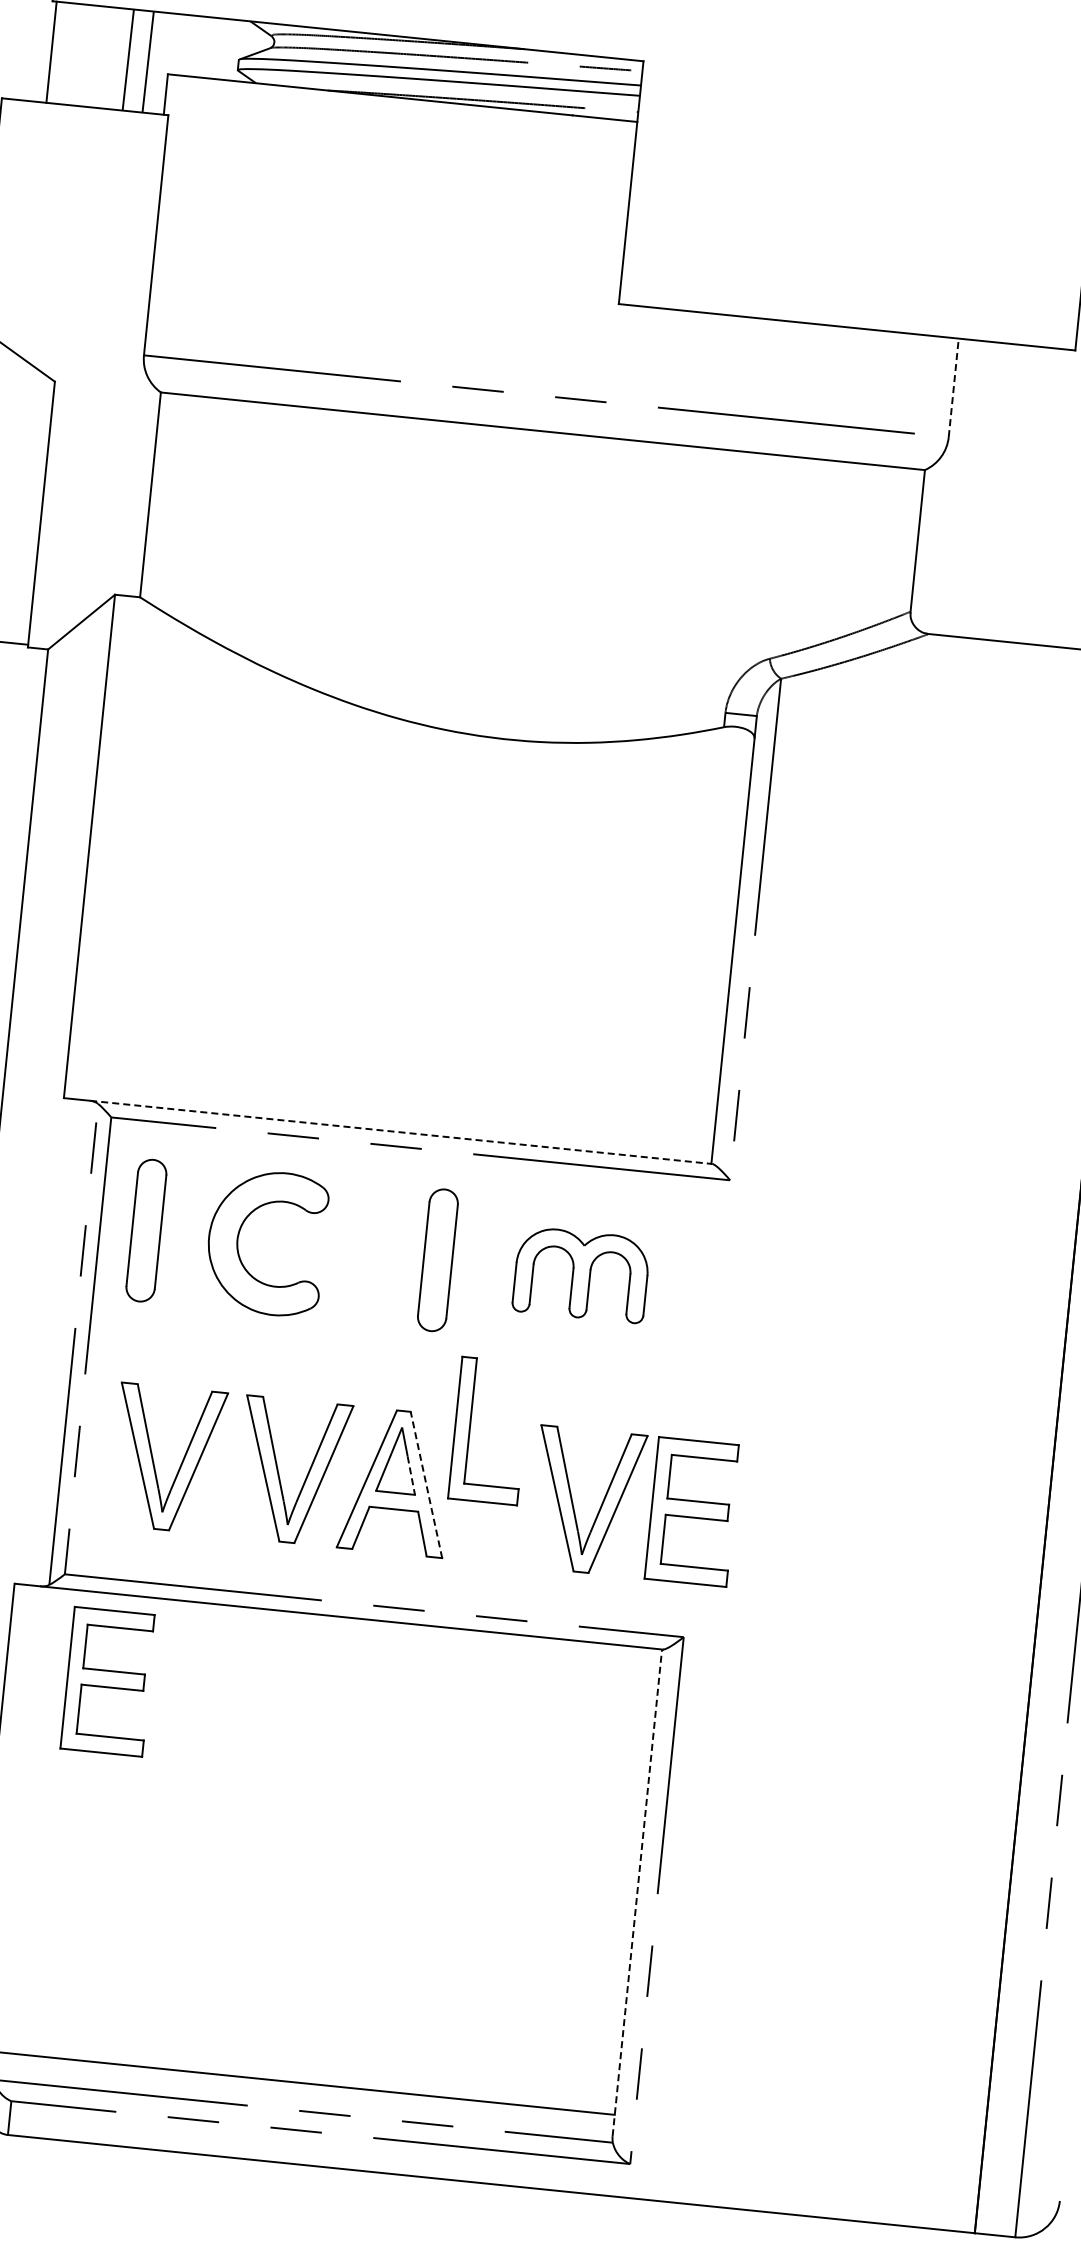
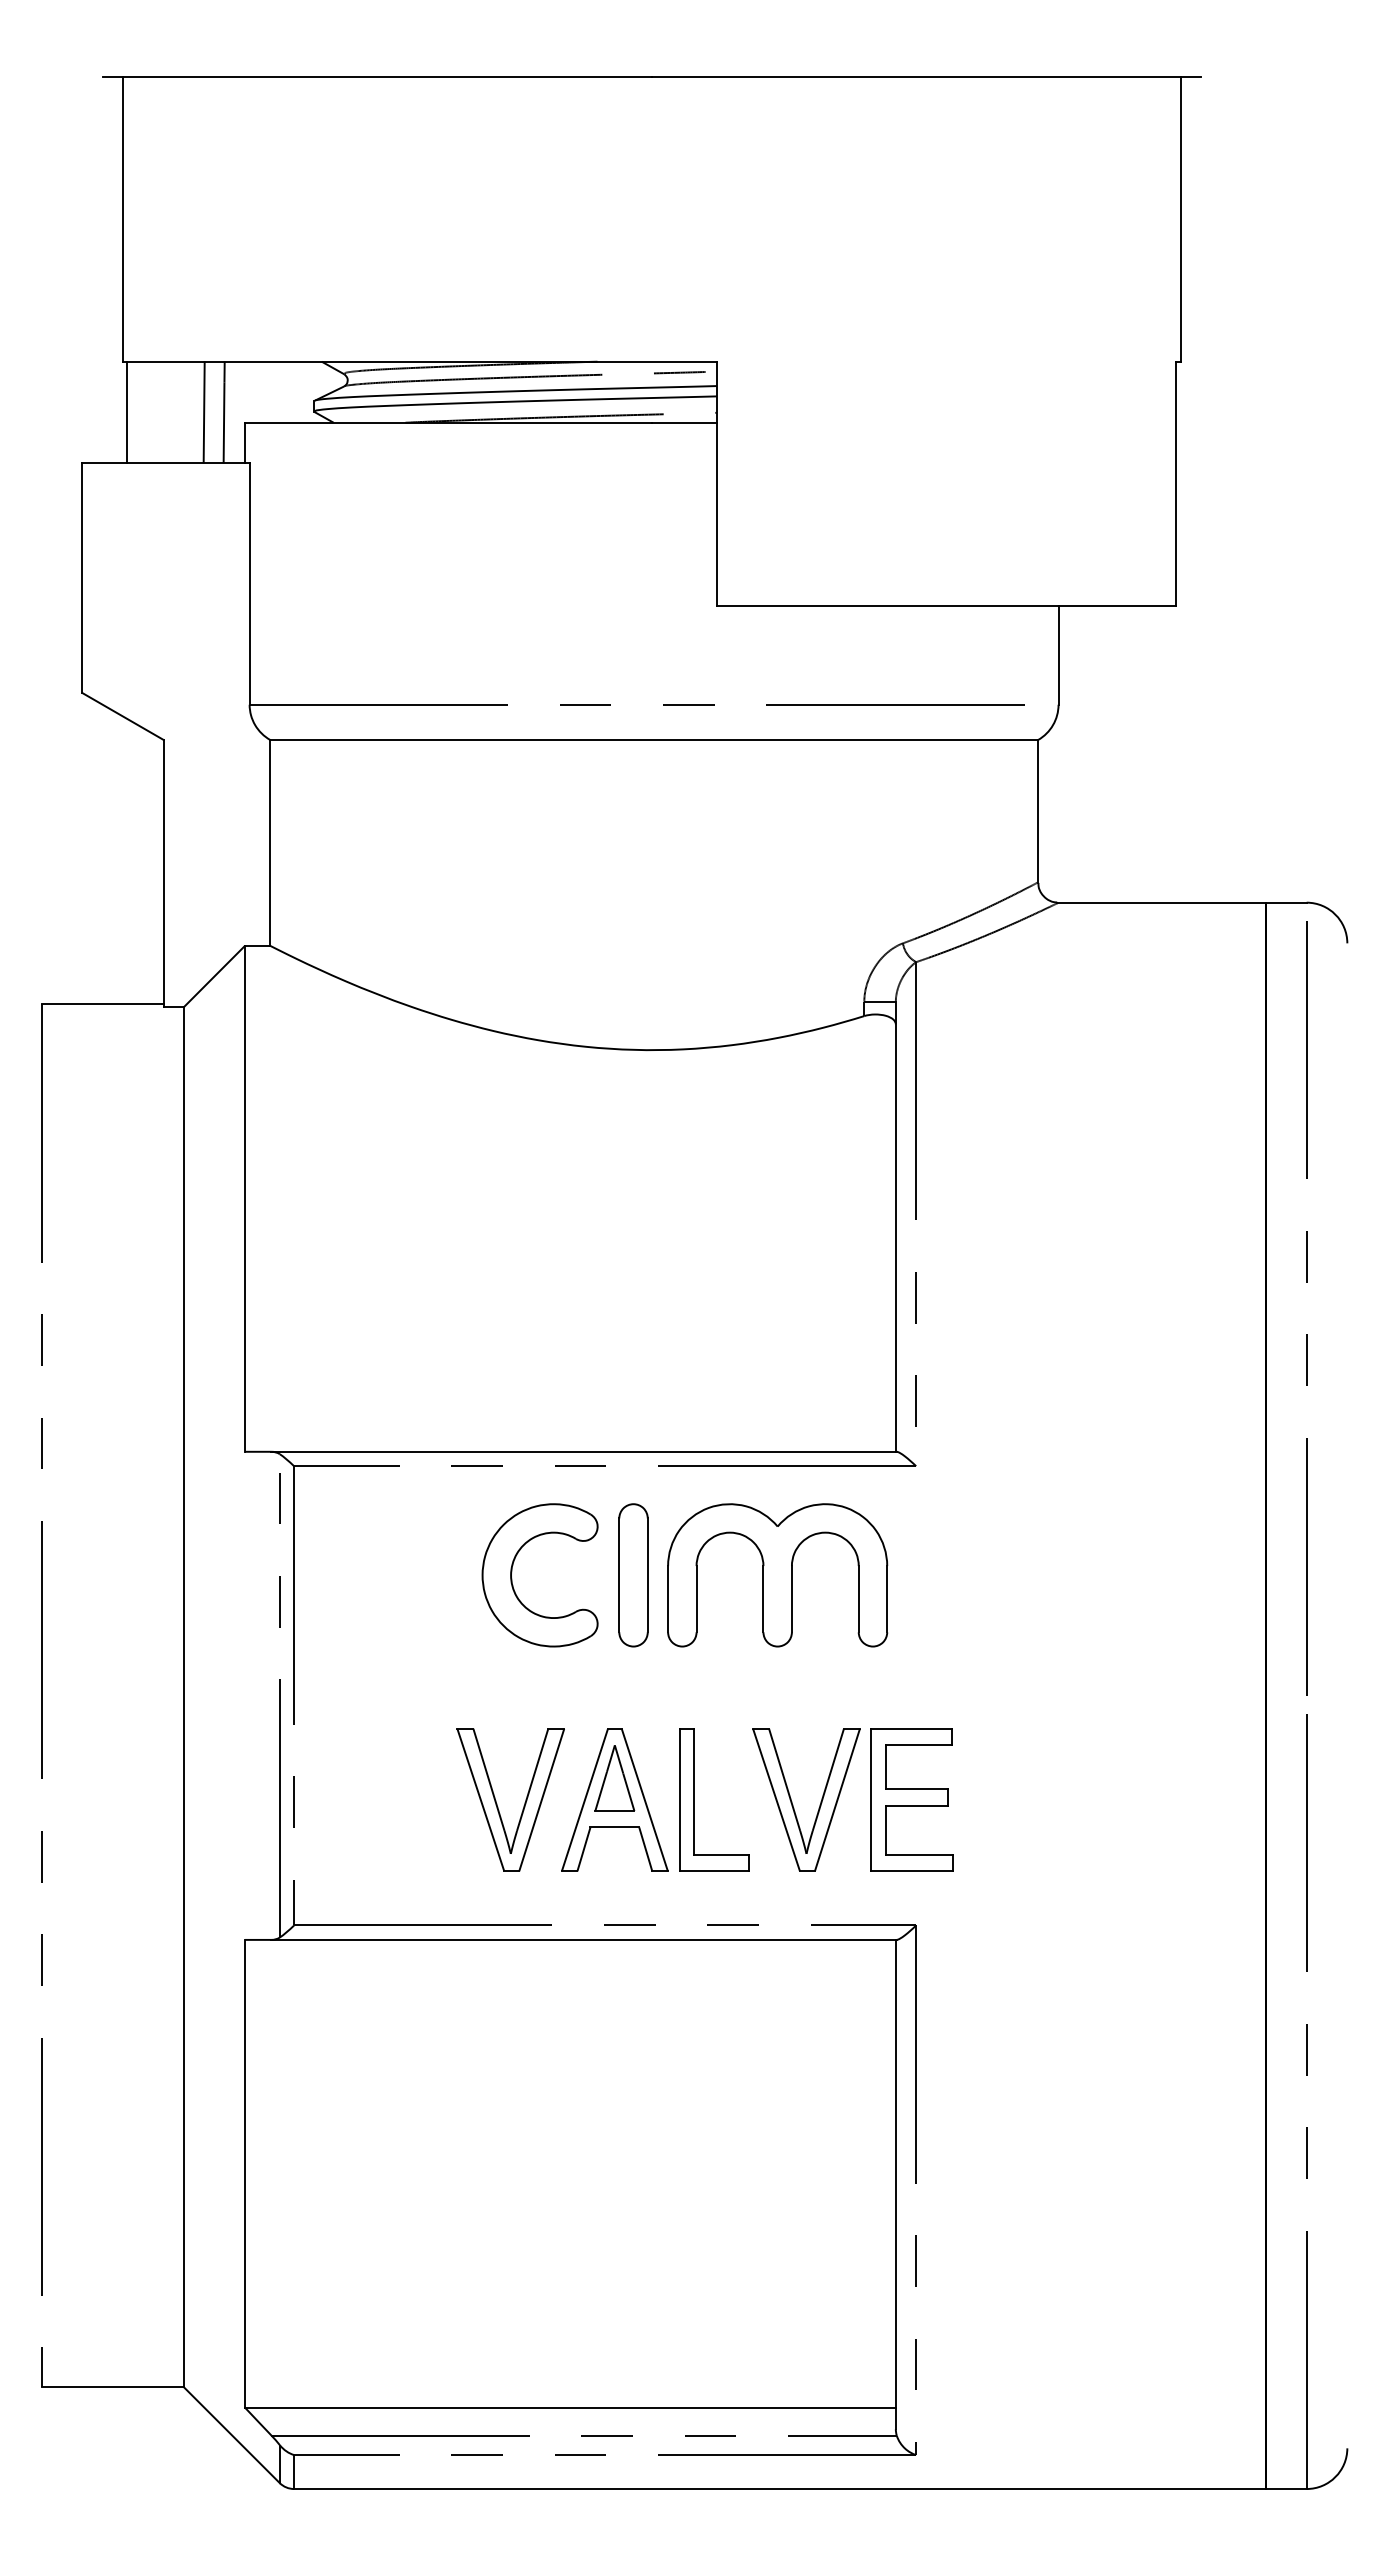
line: (953, 388) -> (1058, 655), dashed -> solid
line: (401, 1132) -> (584, 1451), dashed -> solid
part: (146, 1230) -> (340, 1575), removed
part: (239, 1237) -> (512, 1572), moved
part: (581, 1274) -> (777, 1575), size x1.67
part: (470, 1428) -> (694, 1799), moved
part: (154, 1460) -> (371, 1803), removed
line: (410, 1475) -> (628, 1792), dashed -> solid
line: (426, 1484) -> (644, 1799), dashed -> solid
part: (107, 1681) -> (347, 2027), removed
line: (637, 1892) -> (895, 2184), dashed -> solid

